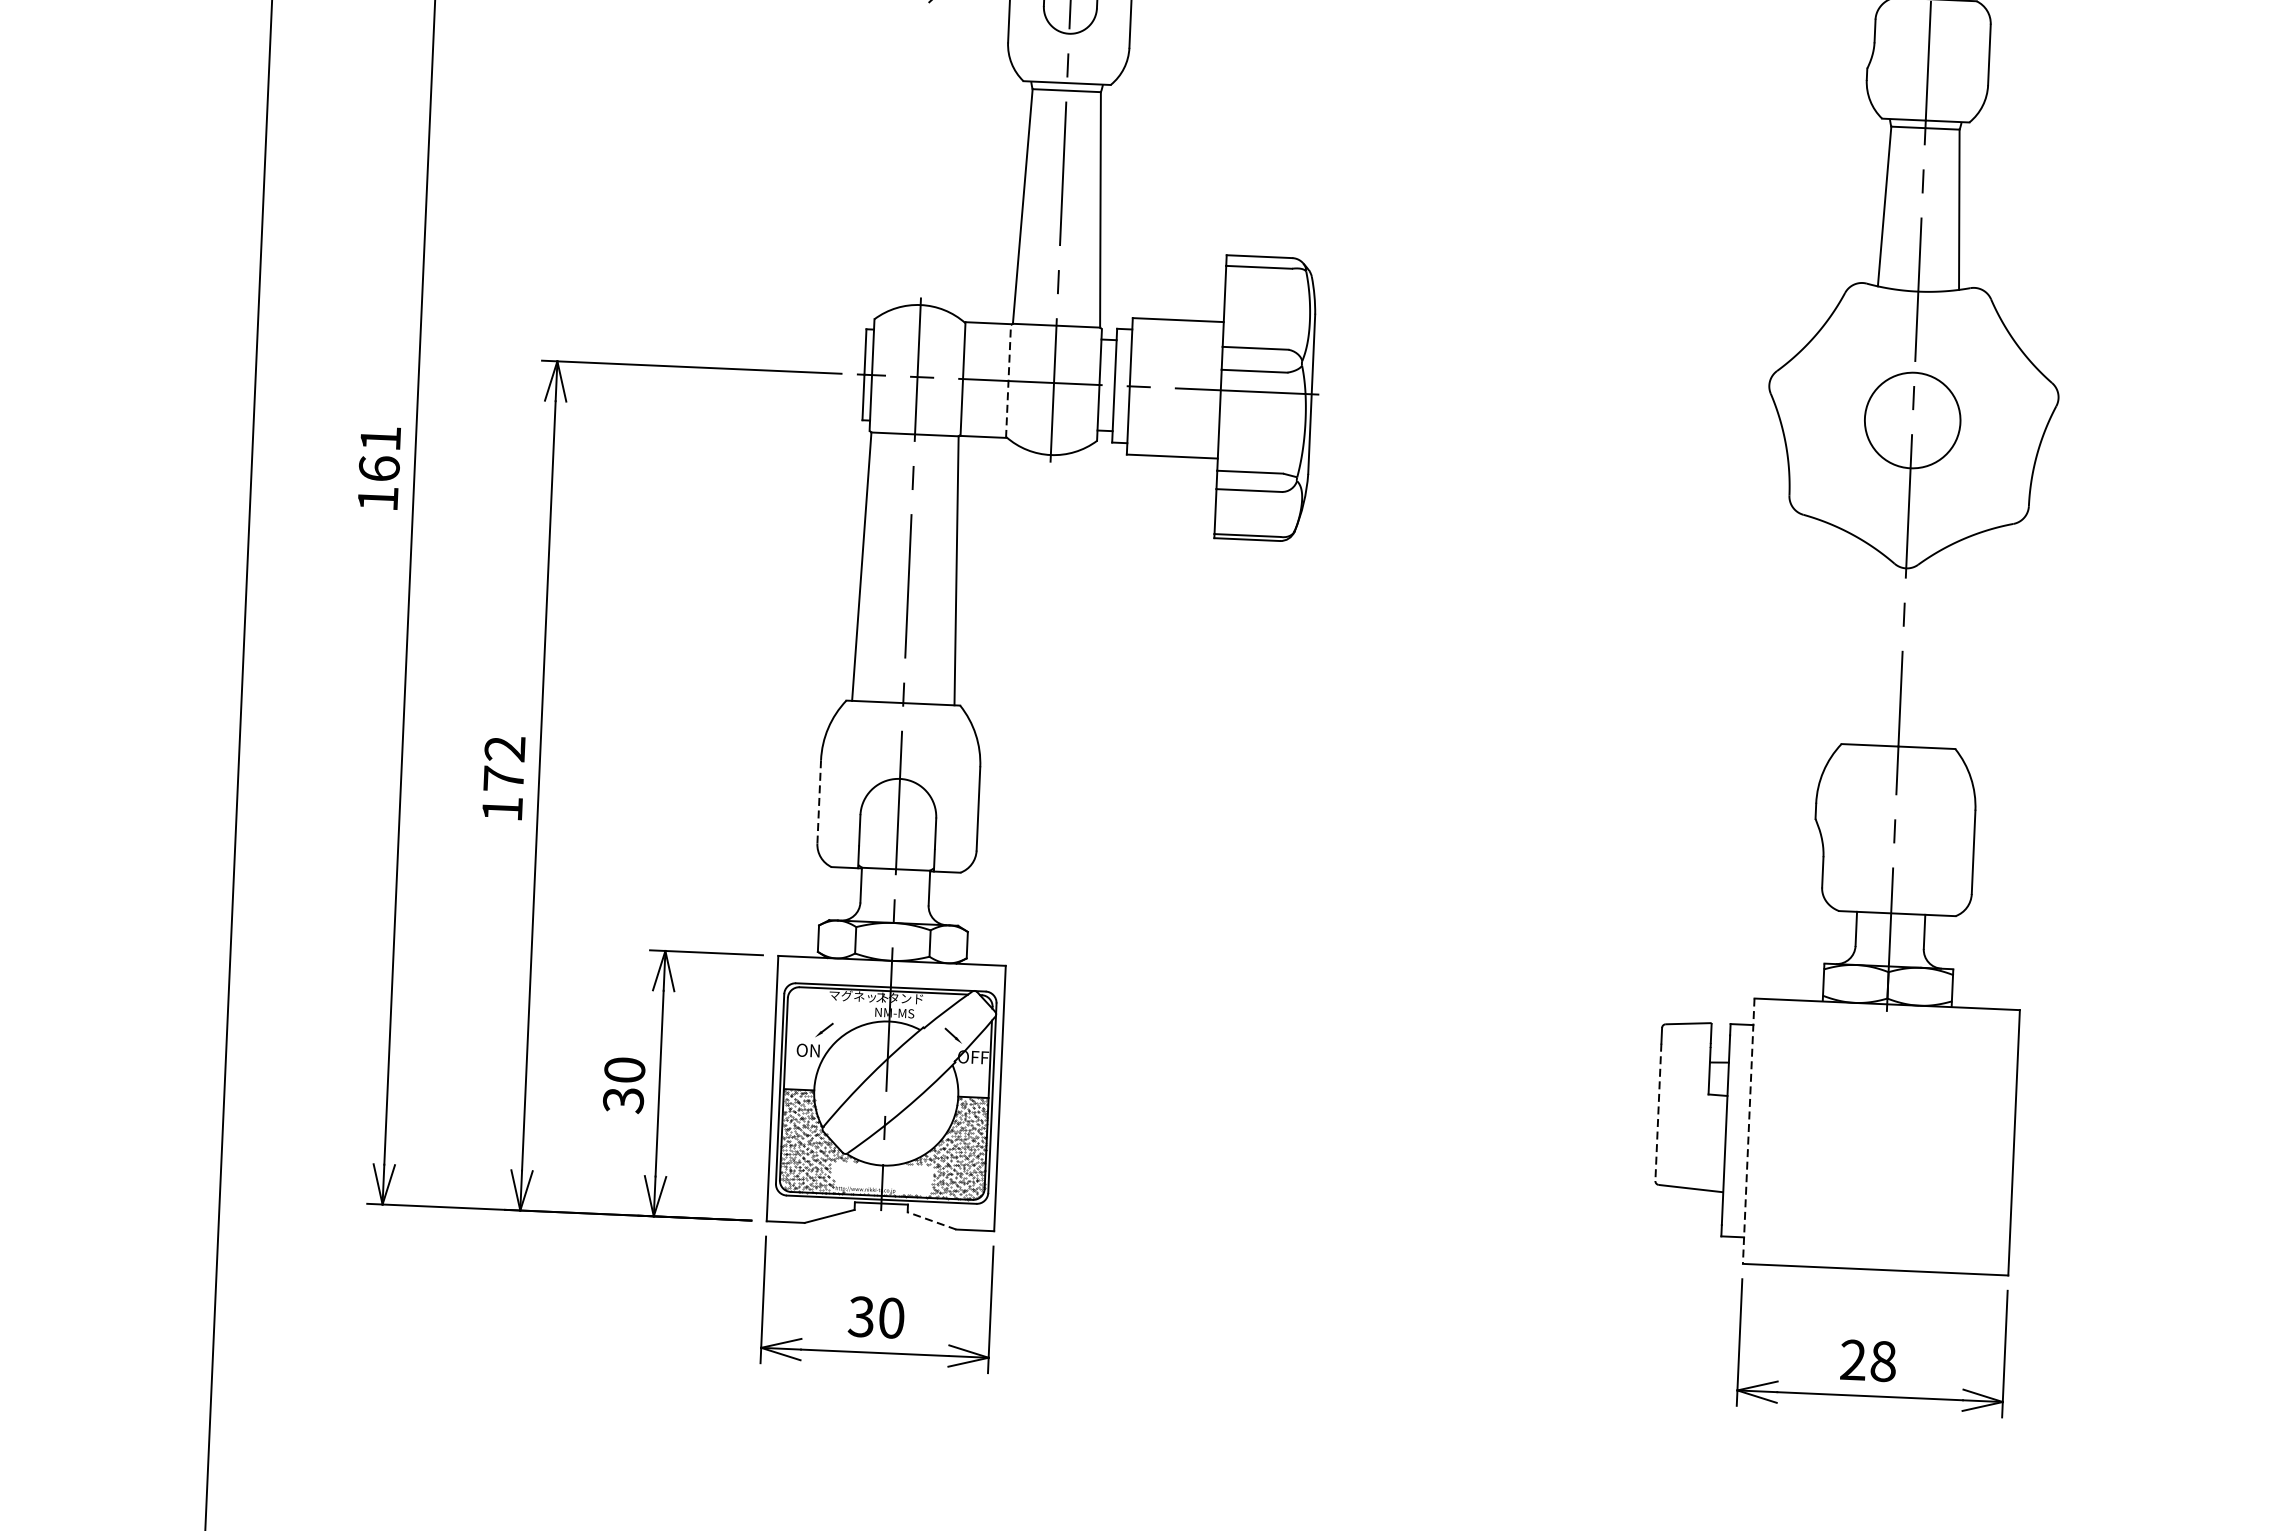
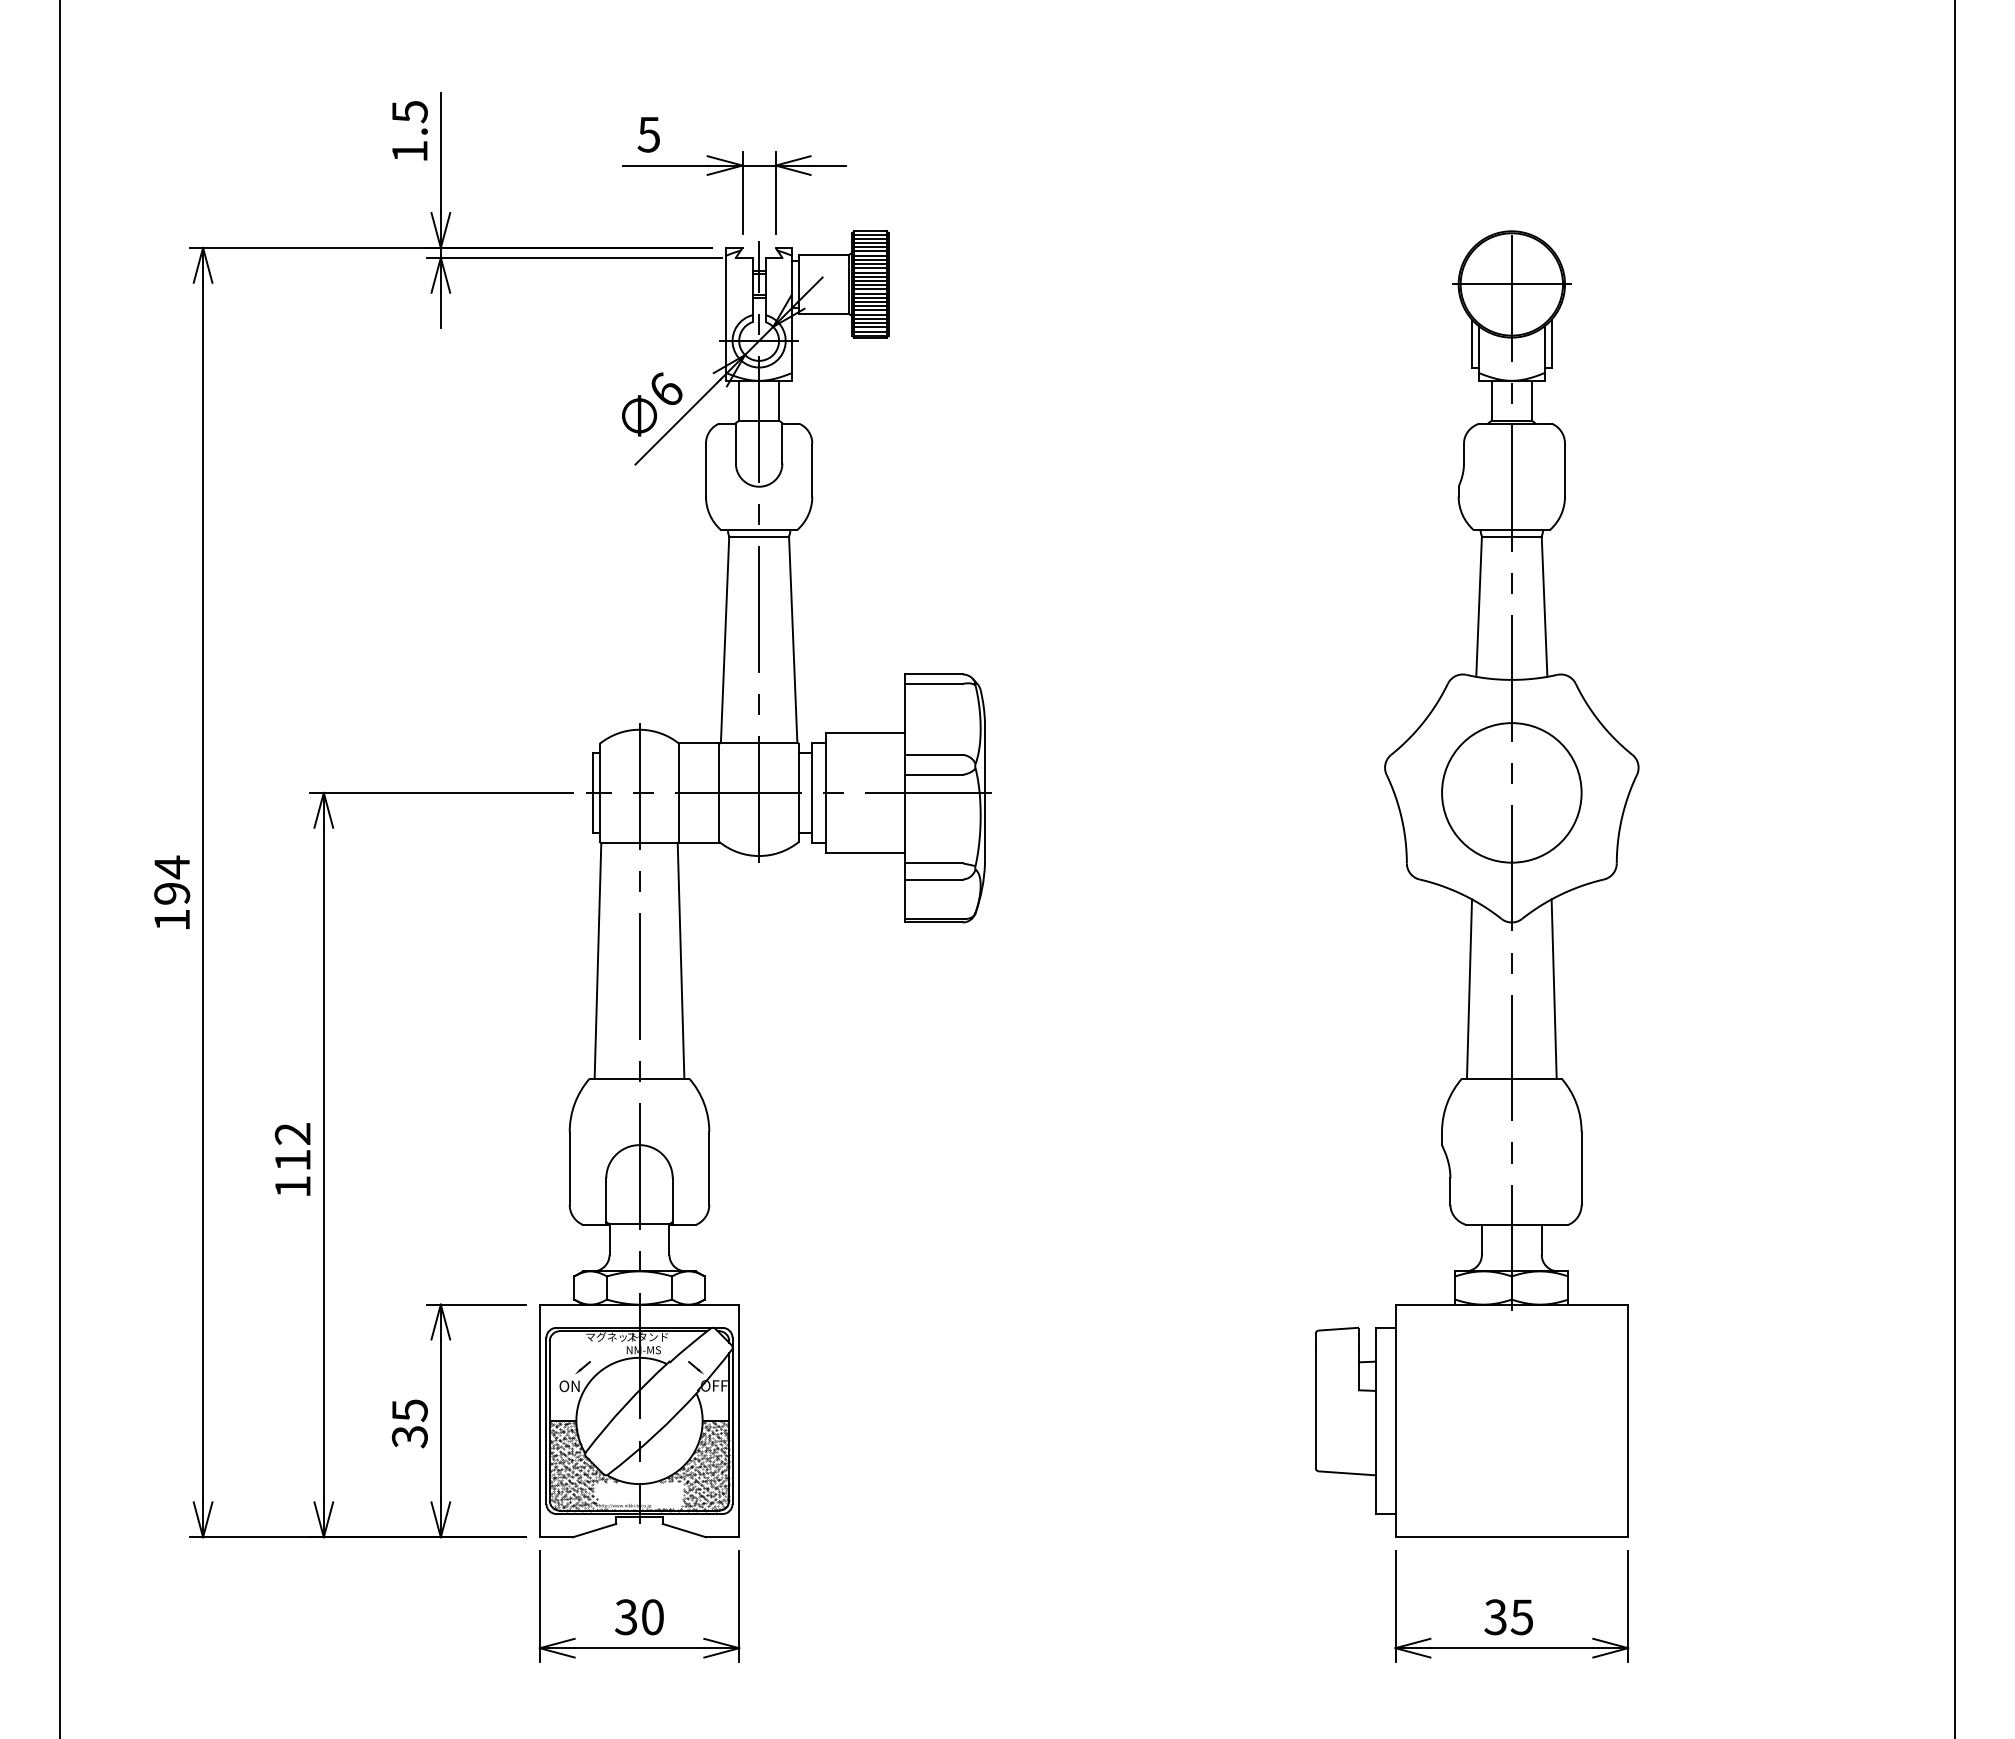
line: (1008, 380) -> (719, 792), dashed -> solid
circle: (1912, 420) -> (1511, 792), size x1.67
text: (380, 452) -> (172, 879), 161 -> 194
line: (1854, 641) -> (1469, 988), added
line: (1950, 645) -> (1553, 988), added
text: (503, 779) -> (292, 1160), 172 -> 112
line: (818, 802) -> (569, 1168), dashed -> solid
text: (624, 1070) -> (409, 1410), 30 -> 35
line: (1658, 1113) -> (1315, 1408), dashed -> solid
line: (1748, 1131) -> (1395, 1421), dashed -> solid
line: (932, 1220) -> (684, 1530), dashed -> solid
text: (1867, 1361) -> (1508, 1617), 28 -> 35

